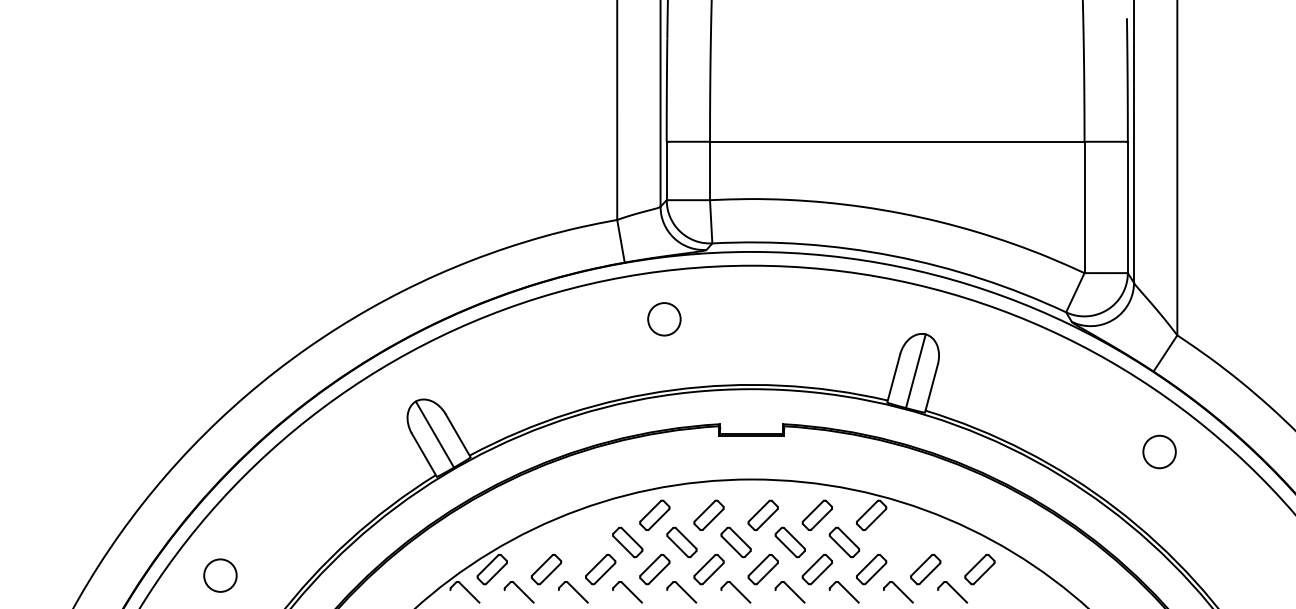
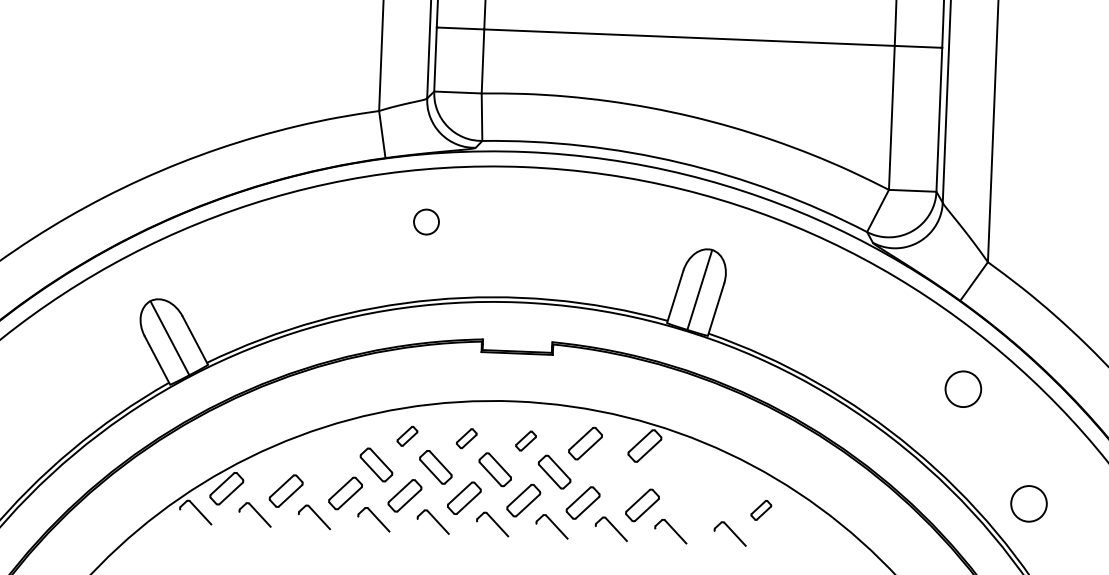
circle: (664, 319) -> (426, 222), size x0.7
part: (654, 514) -> (407, 435), size x0.6
part: (708, 514) -> (466, 437), size x0.6
part: (762, 514) -> (525, 440), size x0.6
part: (844, 542) -> (614, 474), removed
circle: (1223, 553) -> (1028, 503), added
part: (925, 569) -> (701, 507), removed
part: (979, 569) -> (760, 510), size x0.6

